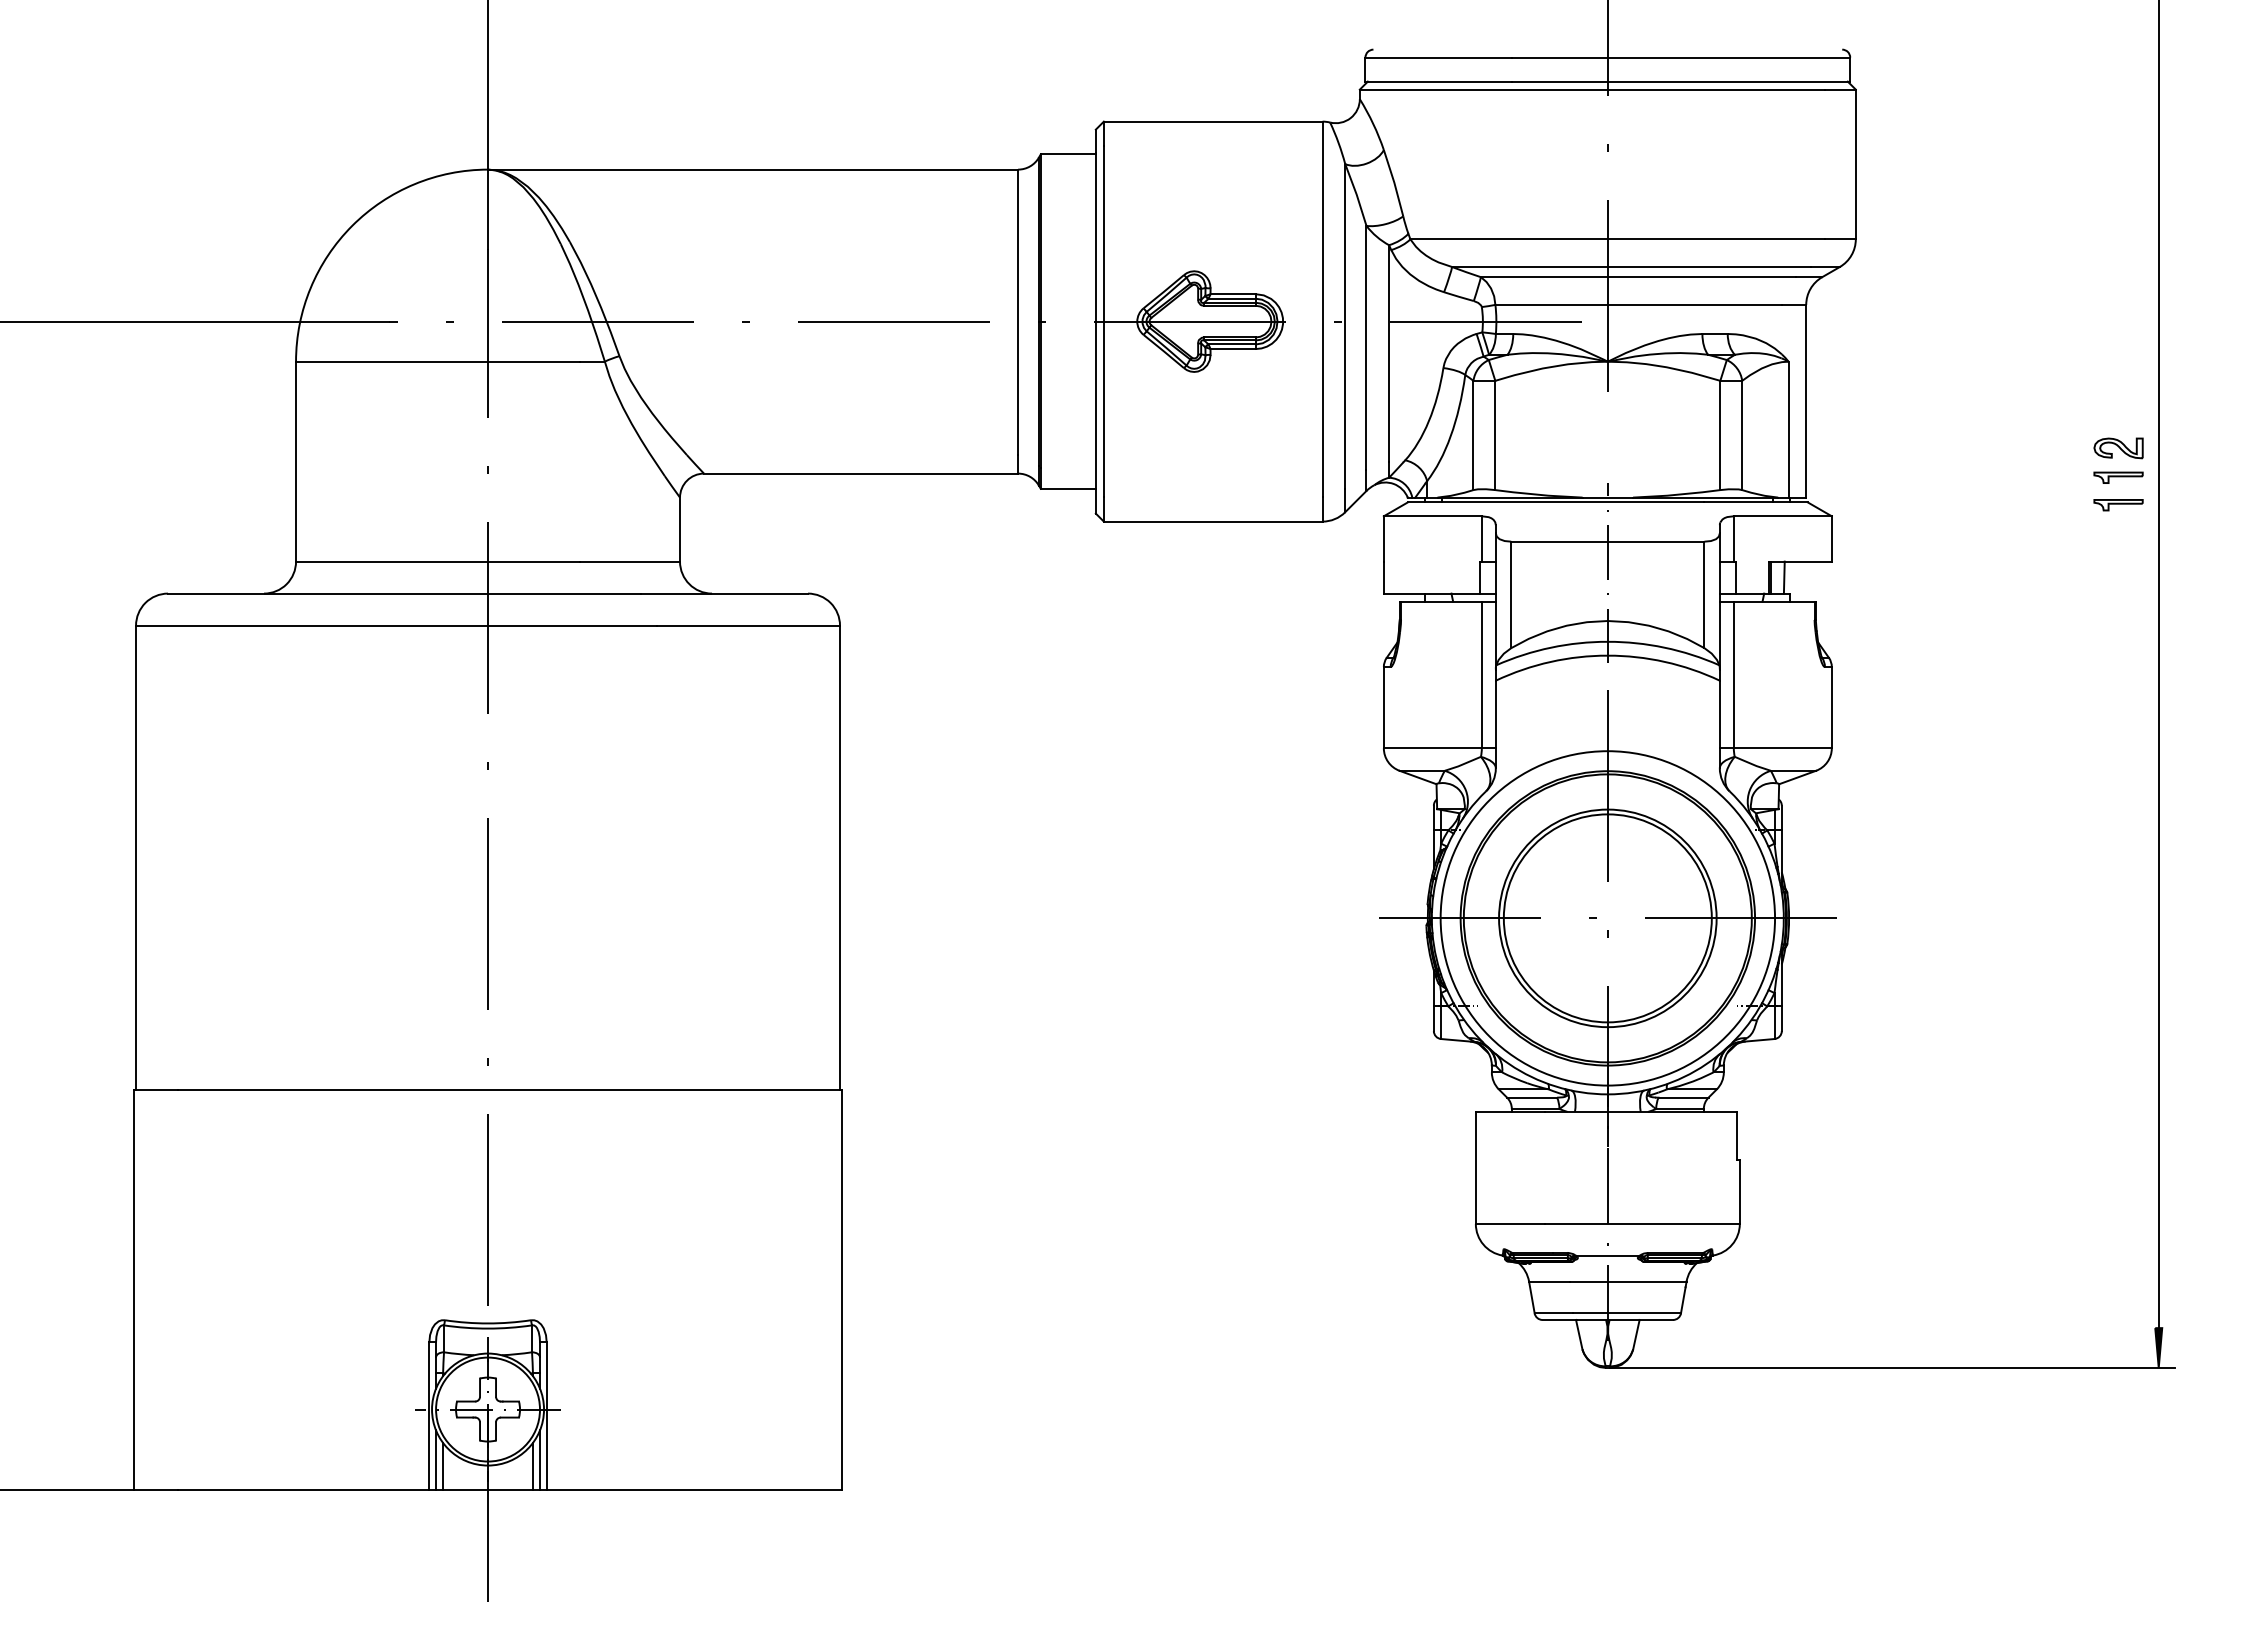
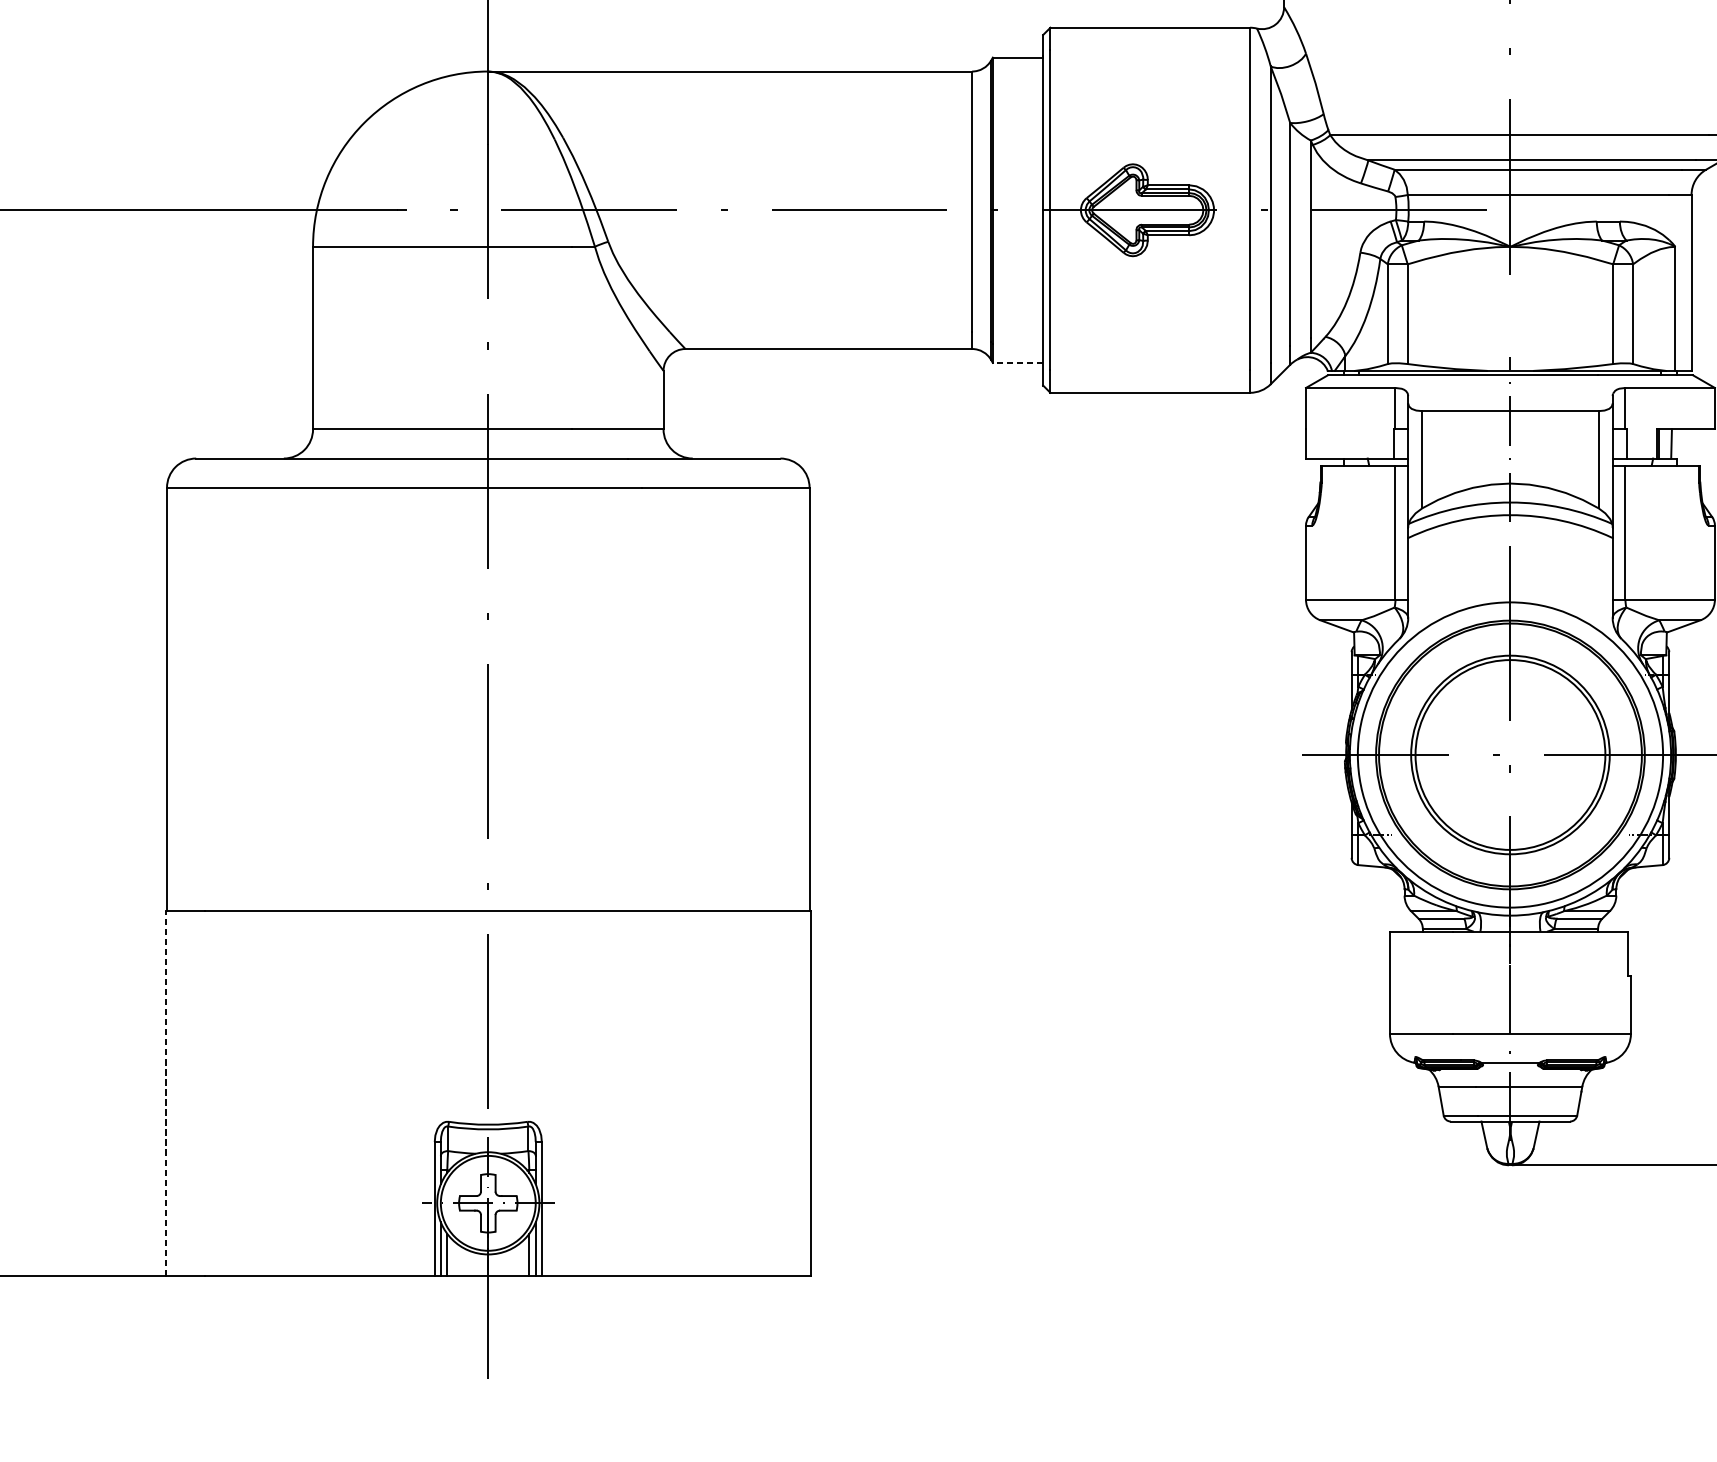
line: (1068, 488) -> (1018, 362), solid -> dashed
line: (134, 1289) -> (165, 1093), solid -> dashed

